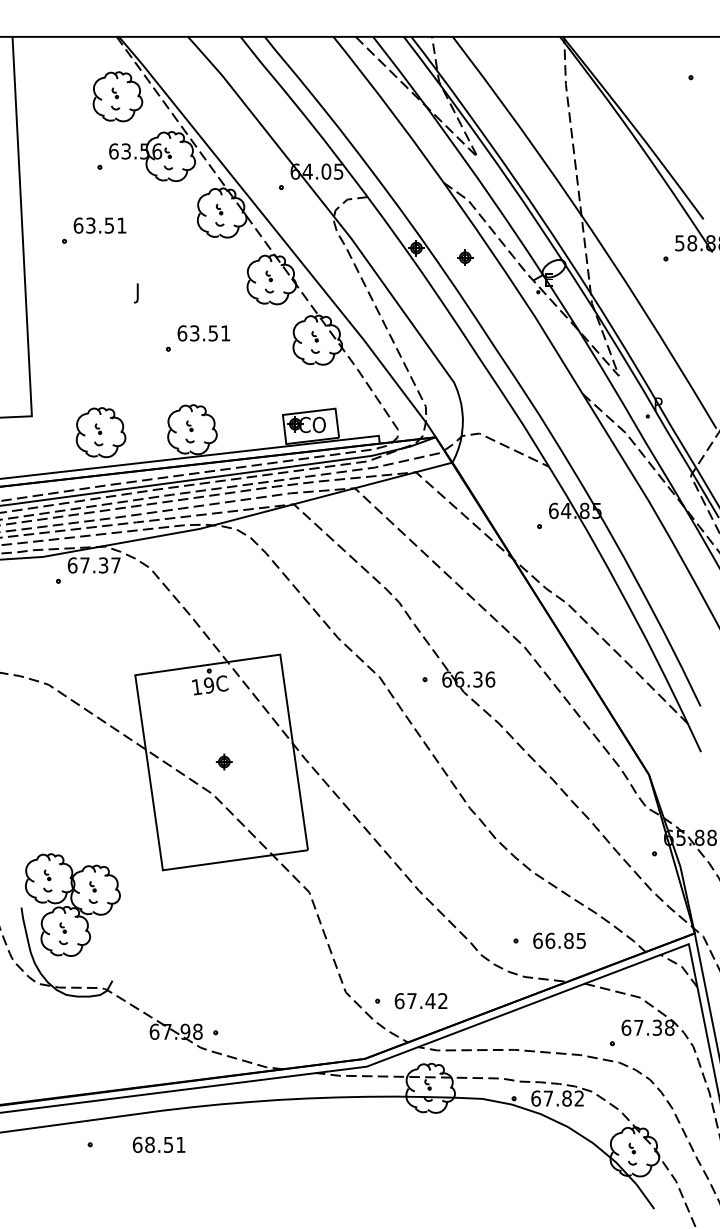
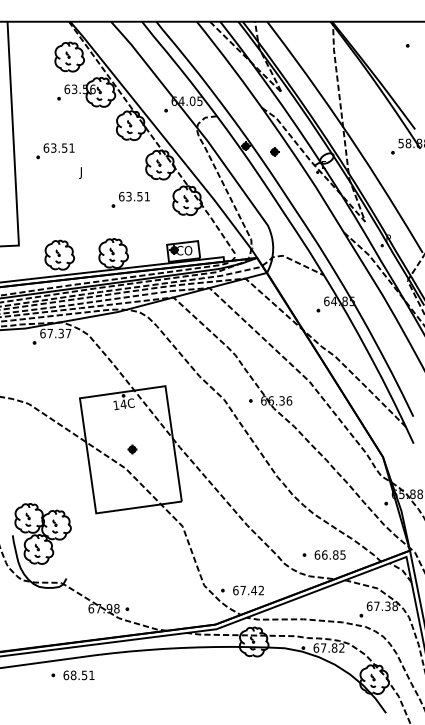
part: (93, 231) -> (55, 151), moved
part: (197, 338) -> (130, 199), moved
text: (209, 685) -> (123, 404), 19C -> 14C
text: (158, 1145) -> (78, 675), moved

